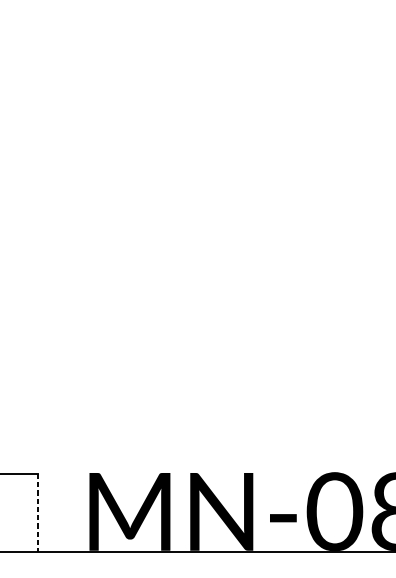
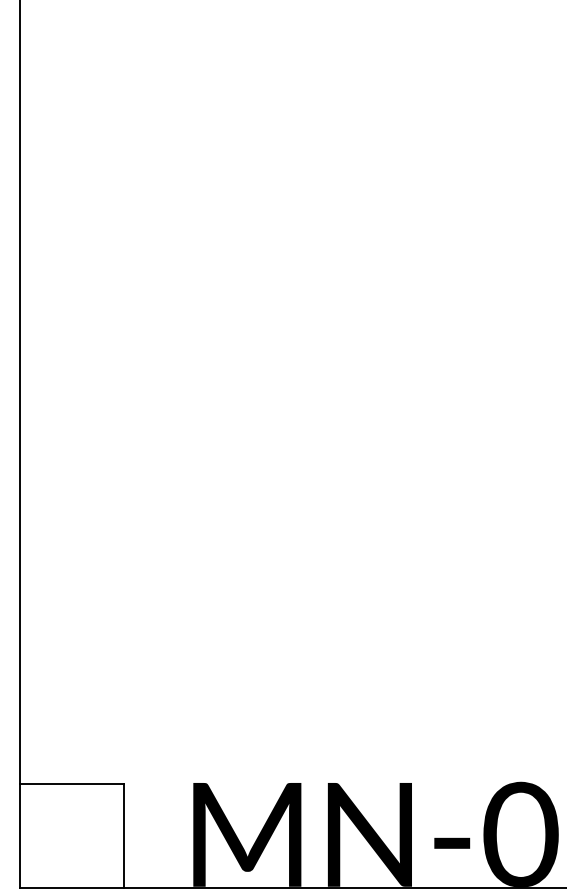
line: (37, 513) -> (124, 836), dashed -> solid

